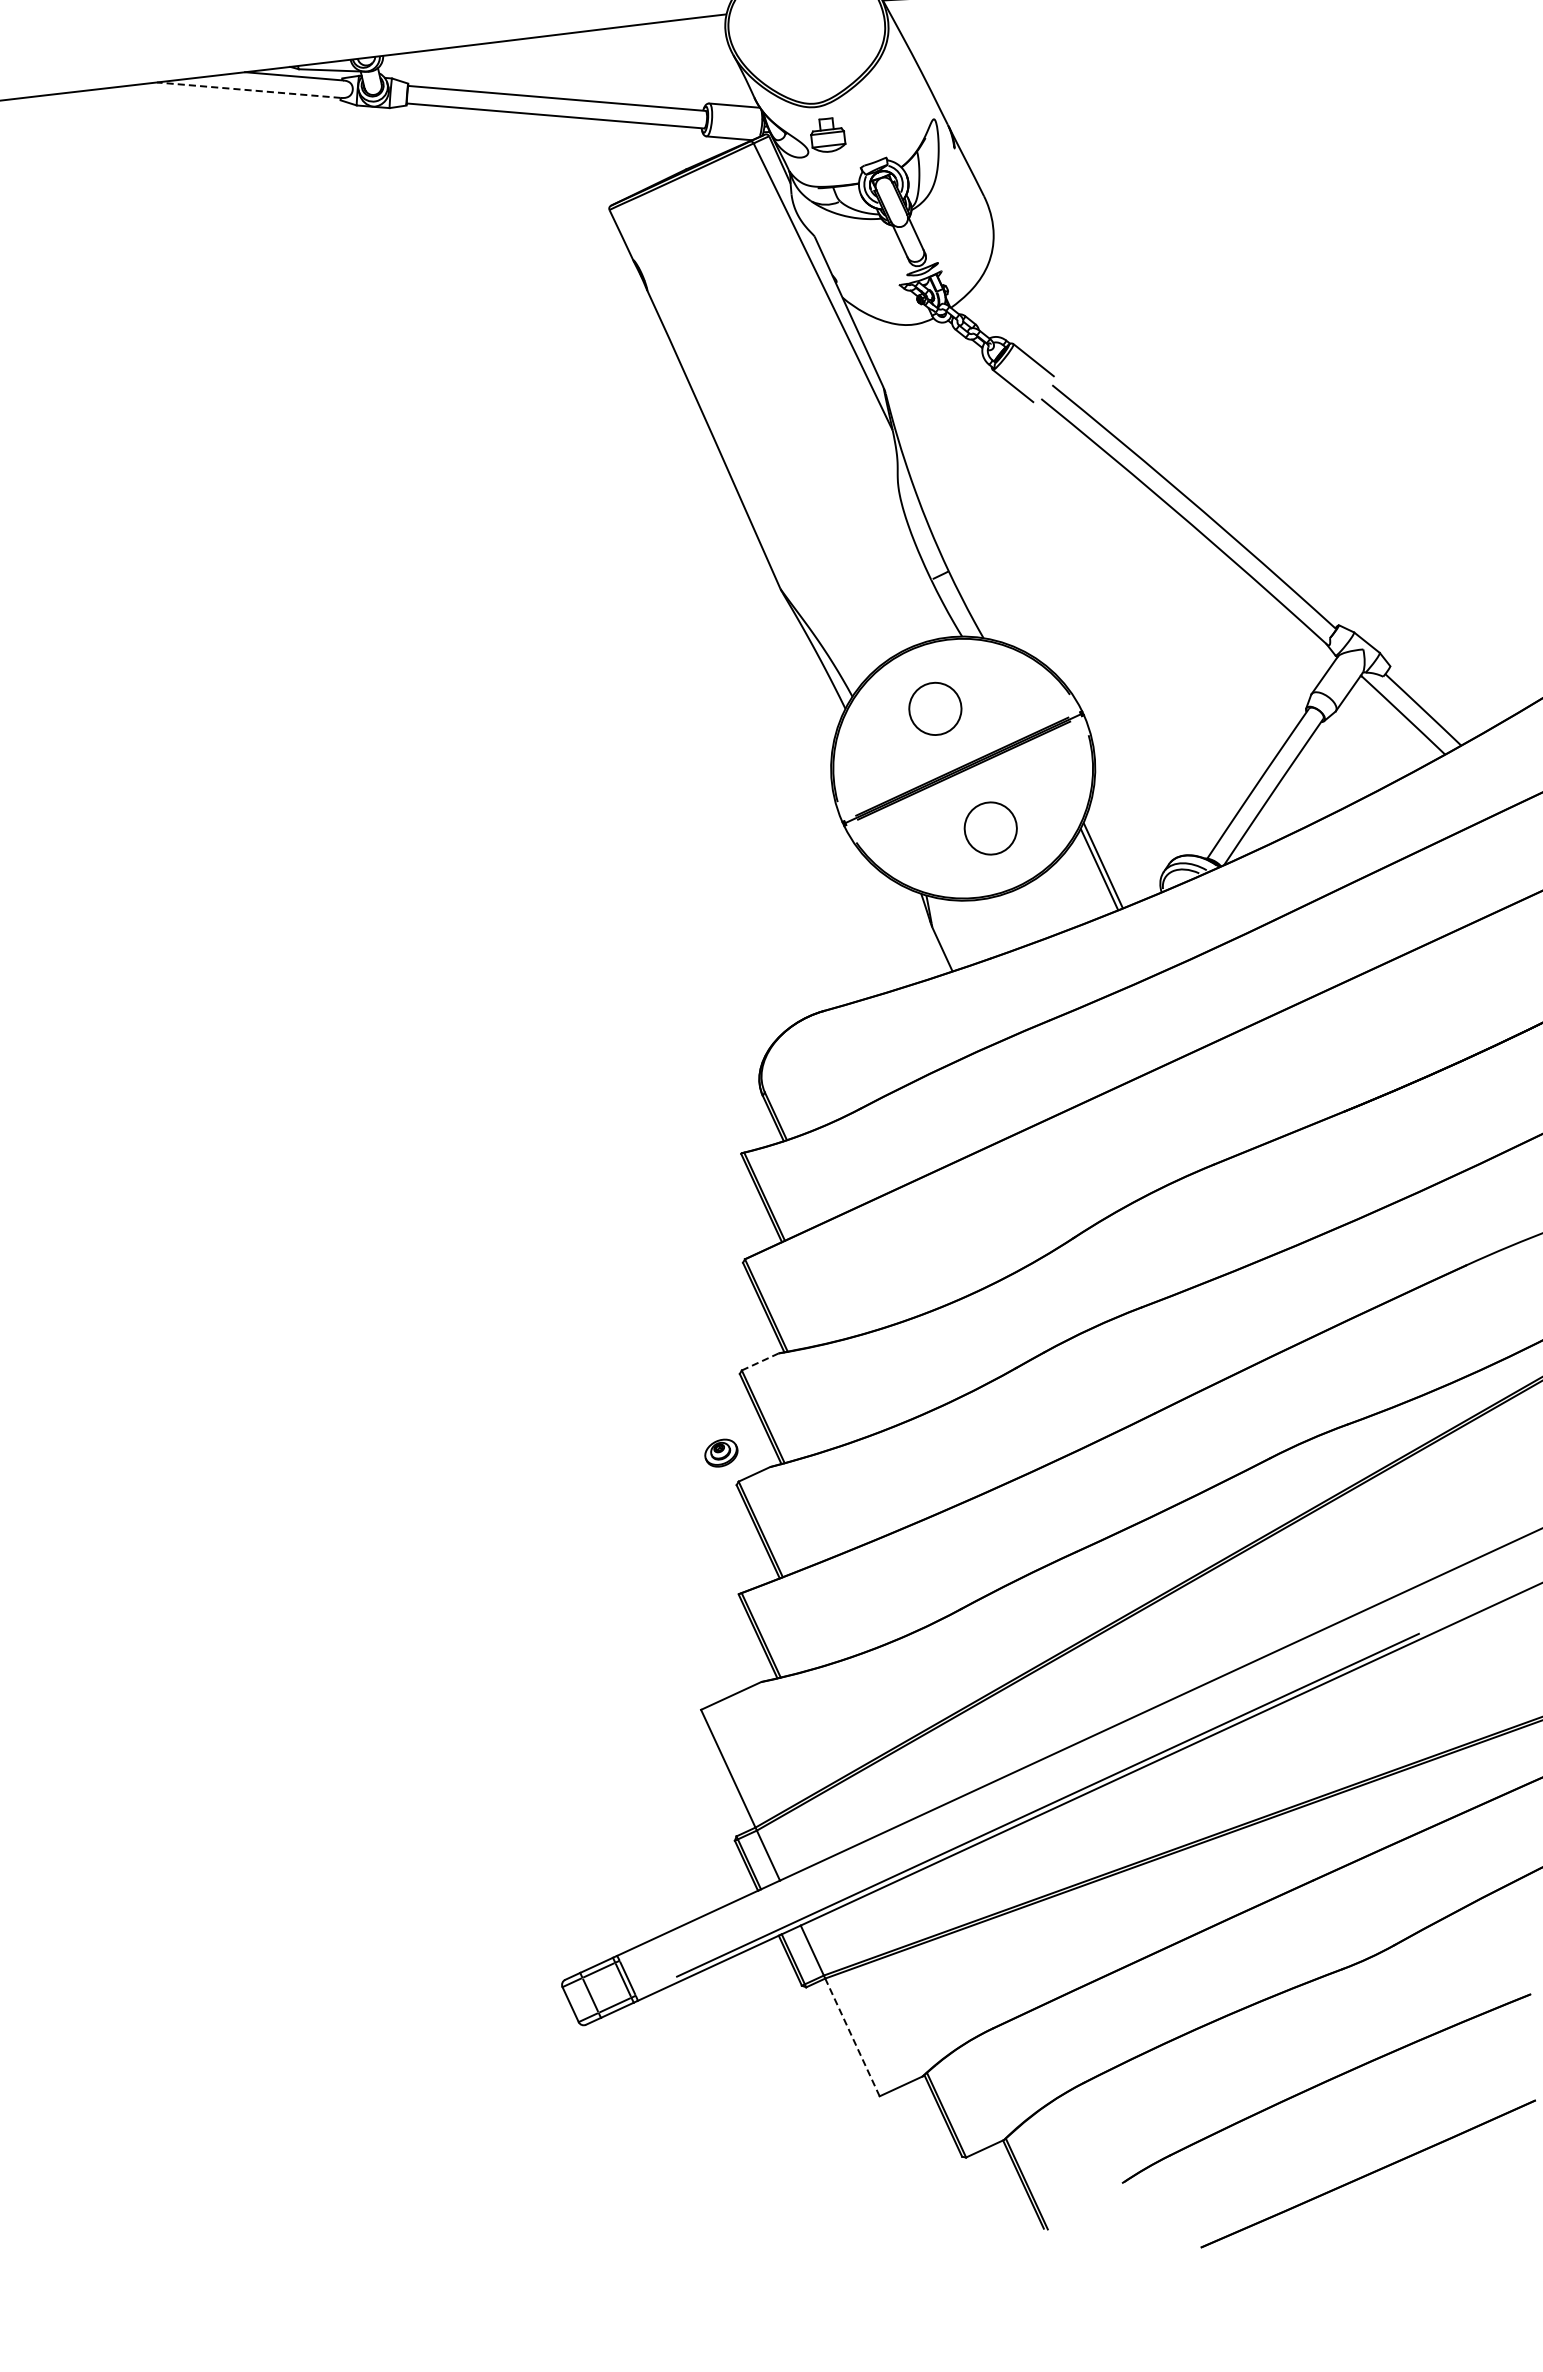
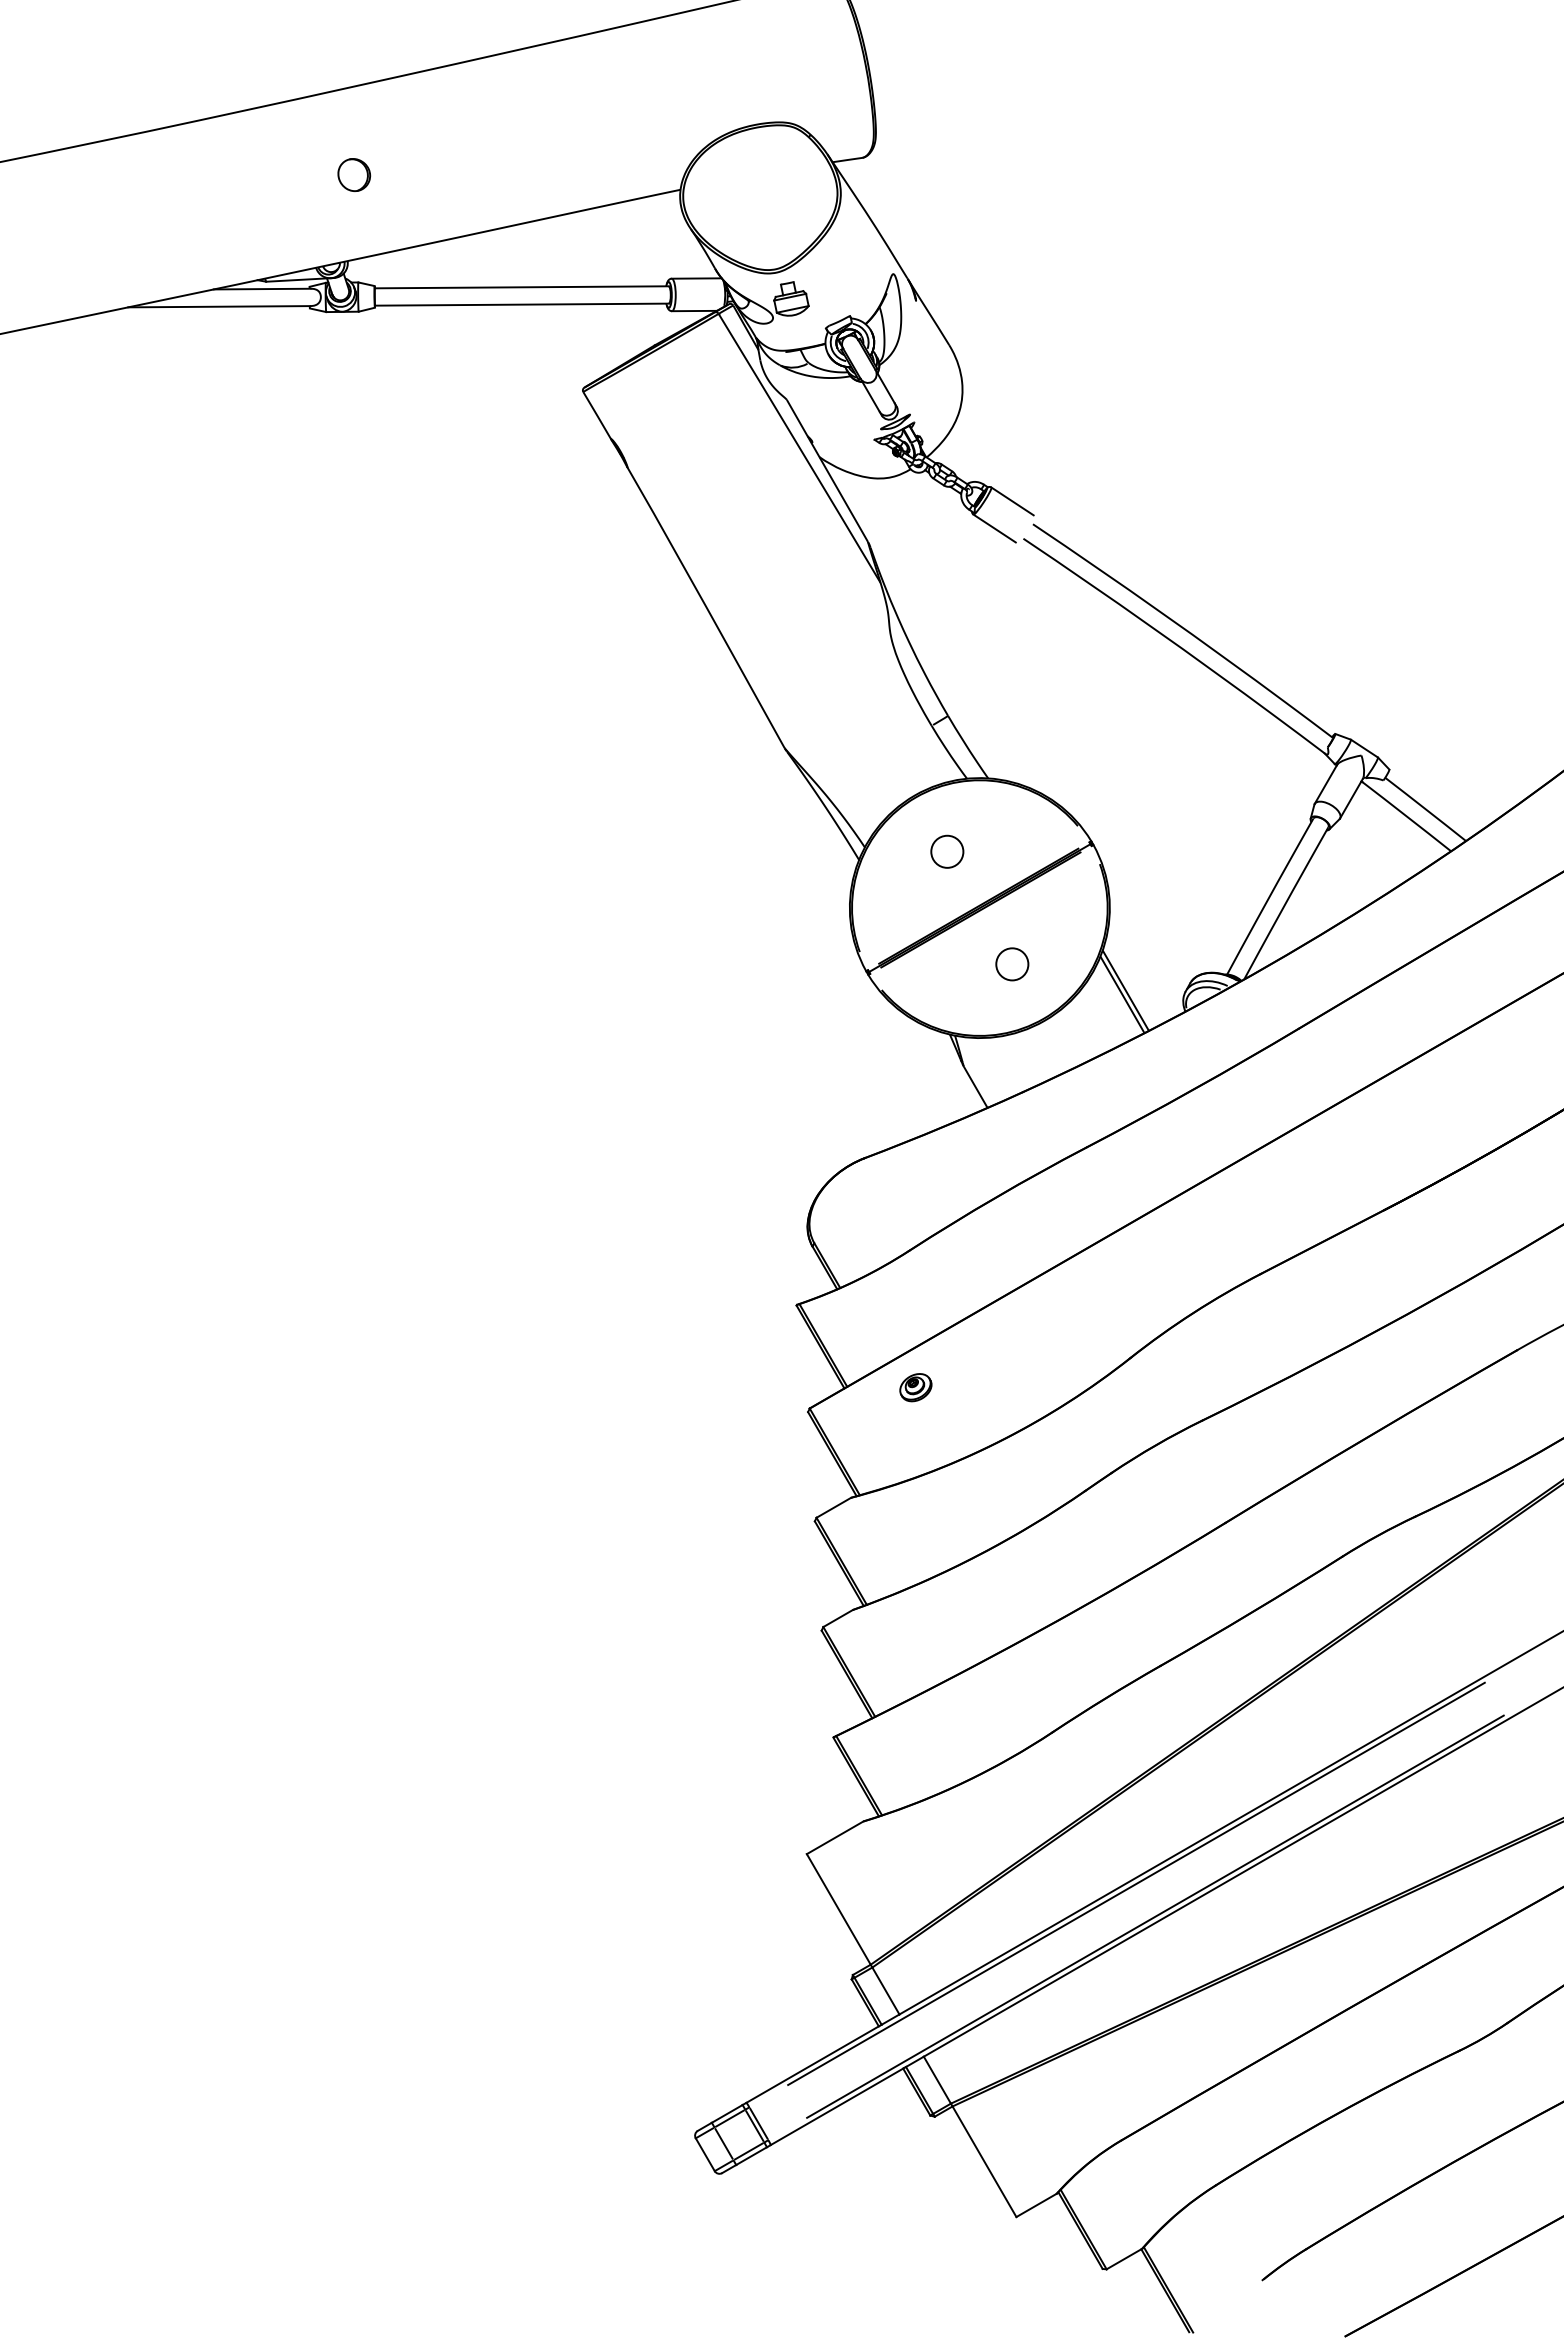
line: (249, 90) -> (219, 306), dashed -> solid
circle: (935, 708) -> (947, 851), size x0.62
circle: (991, 828) -> (1012, 964), size x0.62
line: (759, 1361) -> (833, 1507), dashed -> solid
part: (721, 1452) -> (915, 1387), moved
line: (1031, 1769) -> (1136, 1883), added
line: (852, 2037) -> (984, 2161), dashed -> solid

